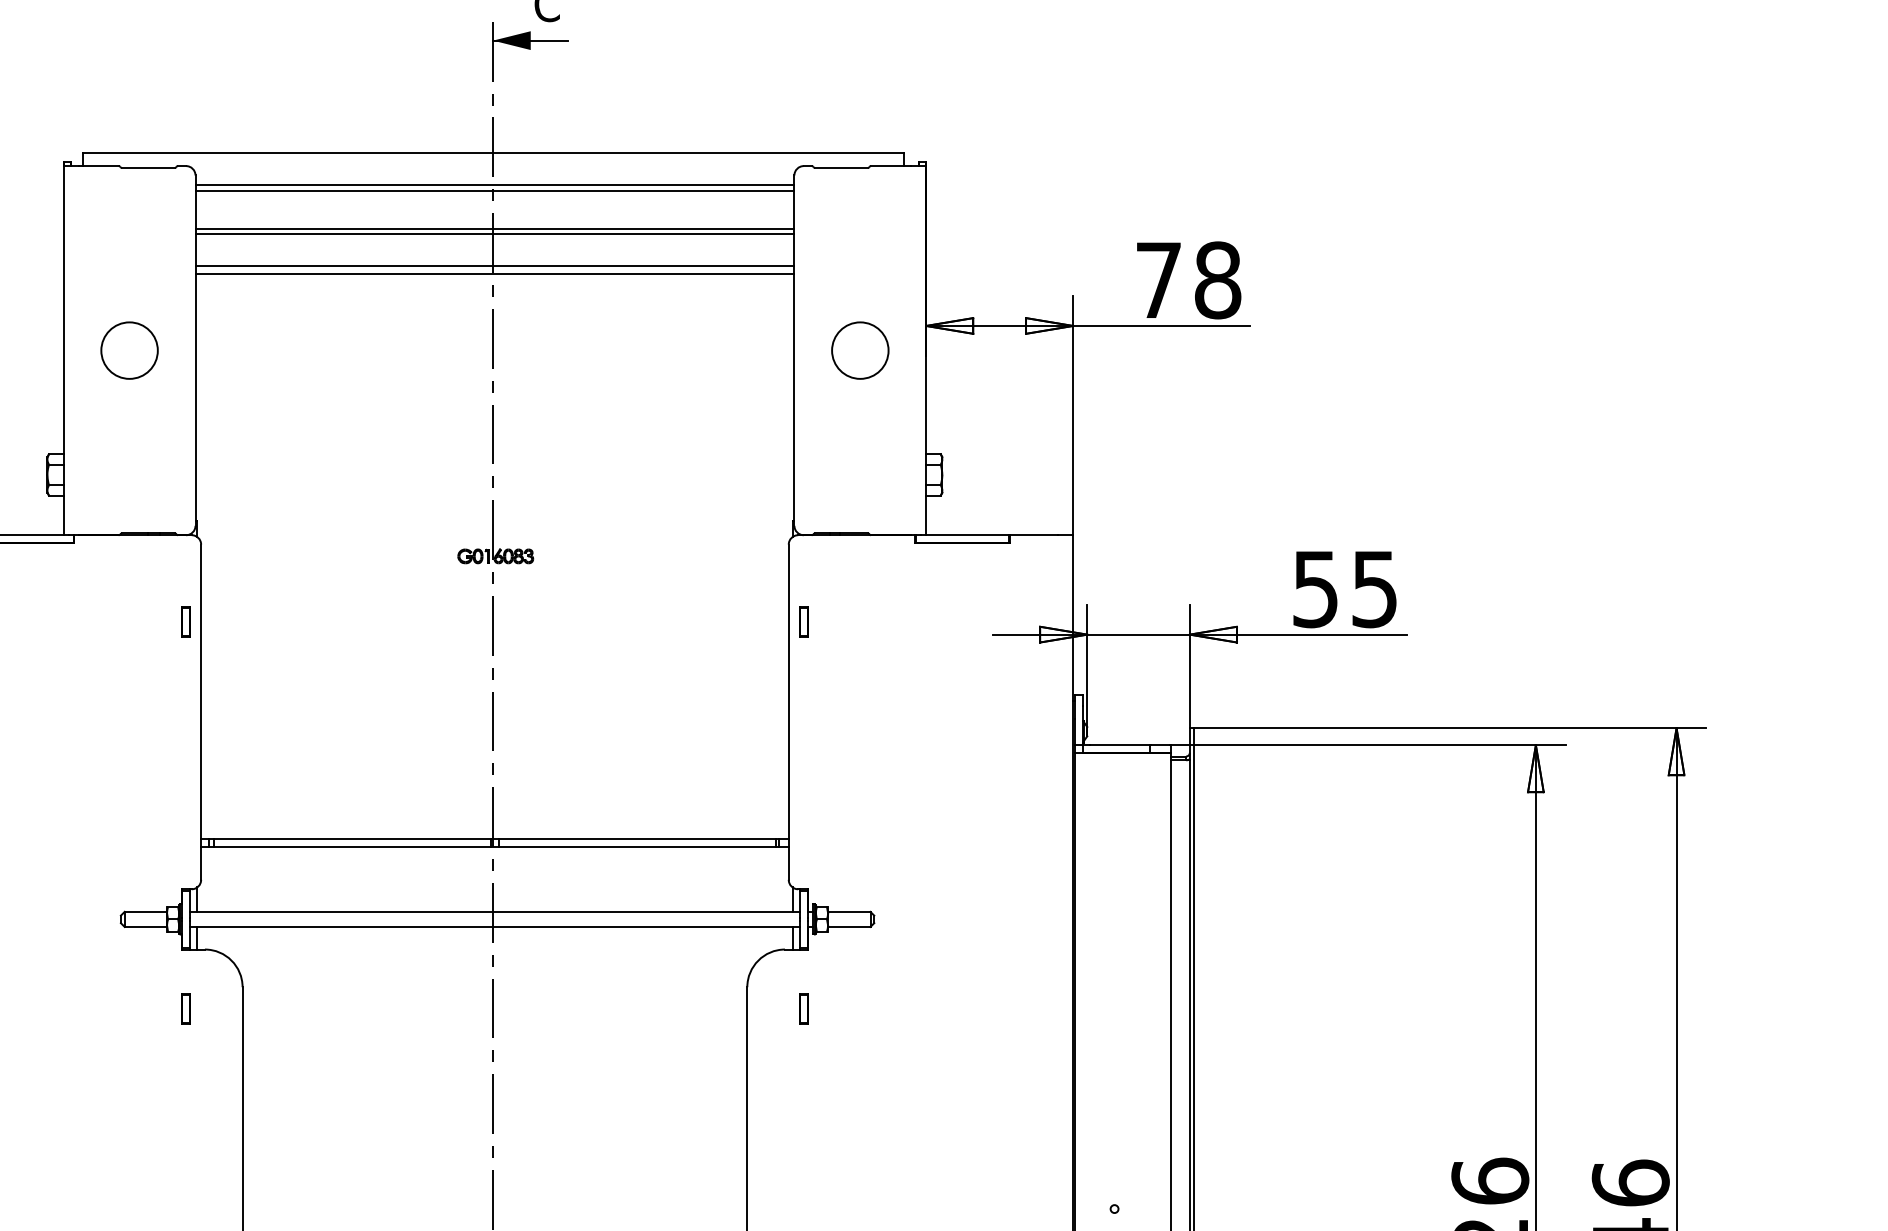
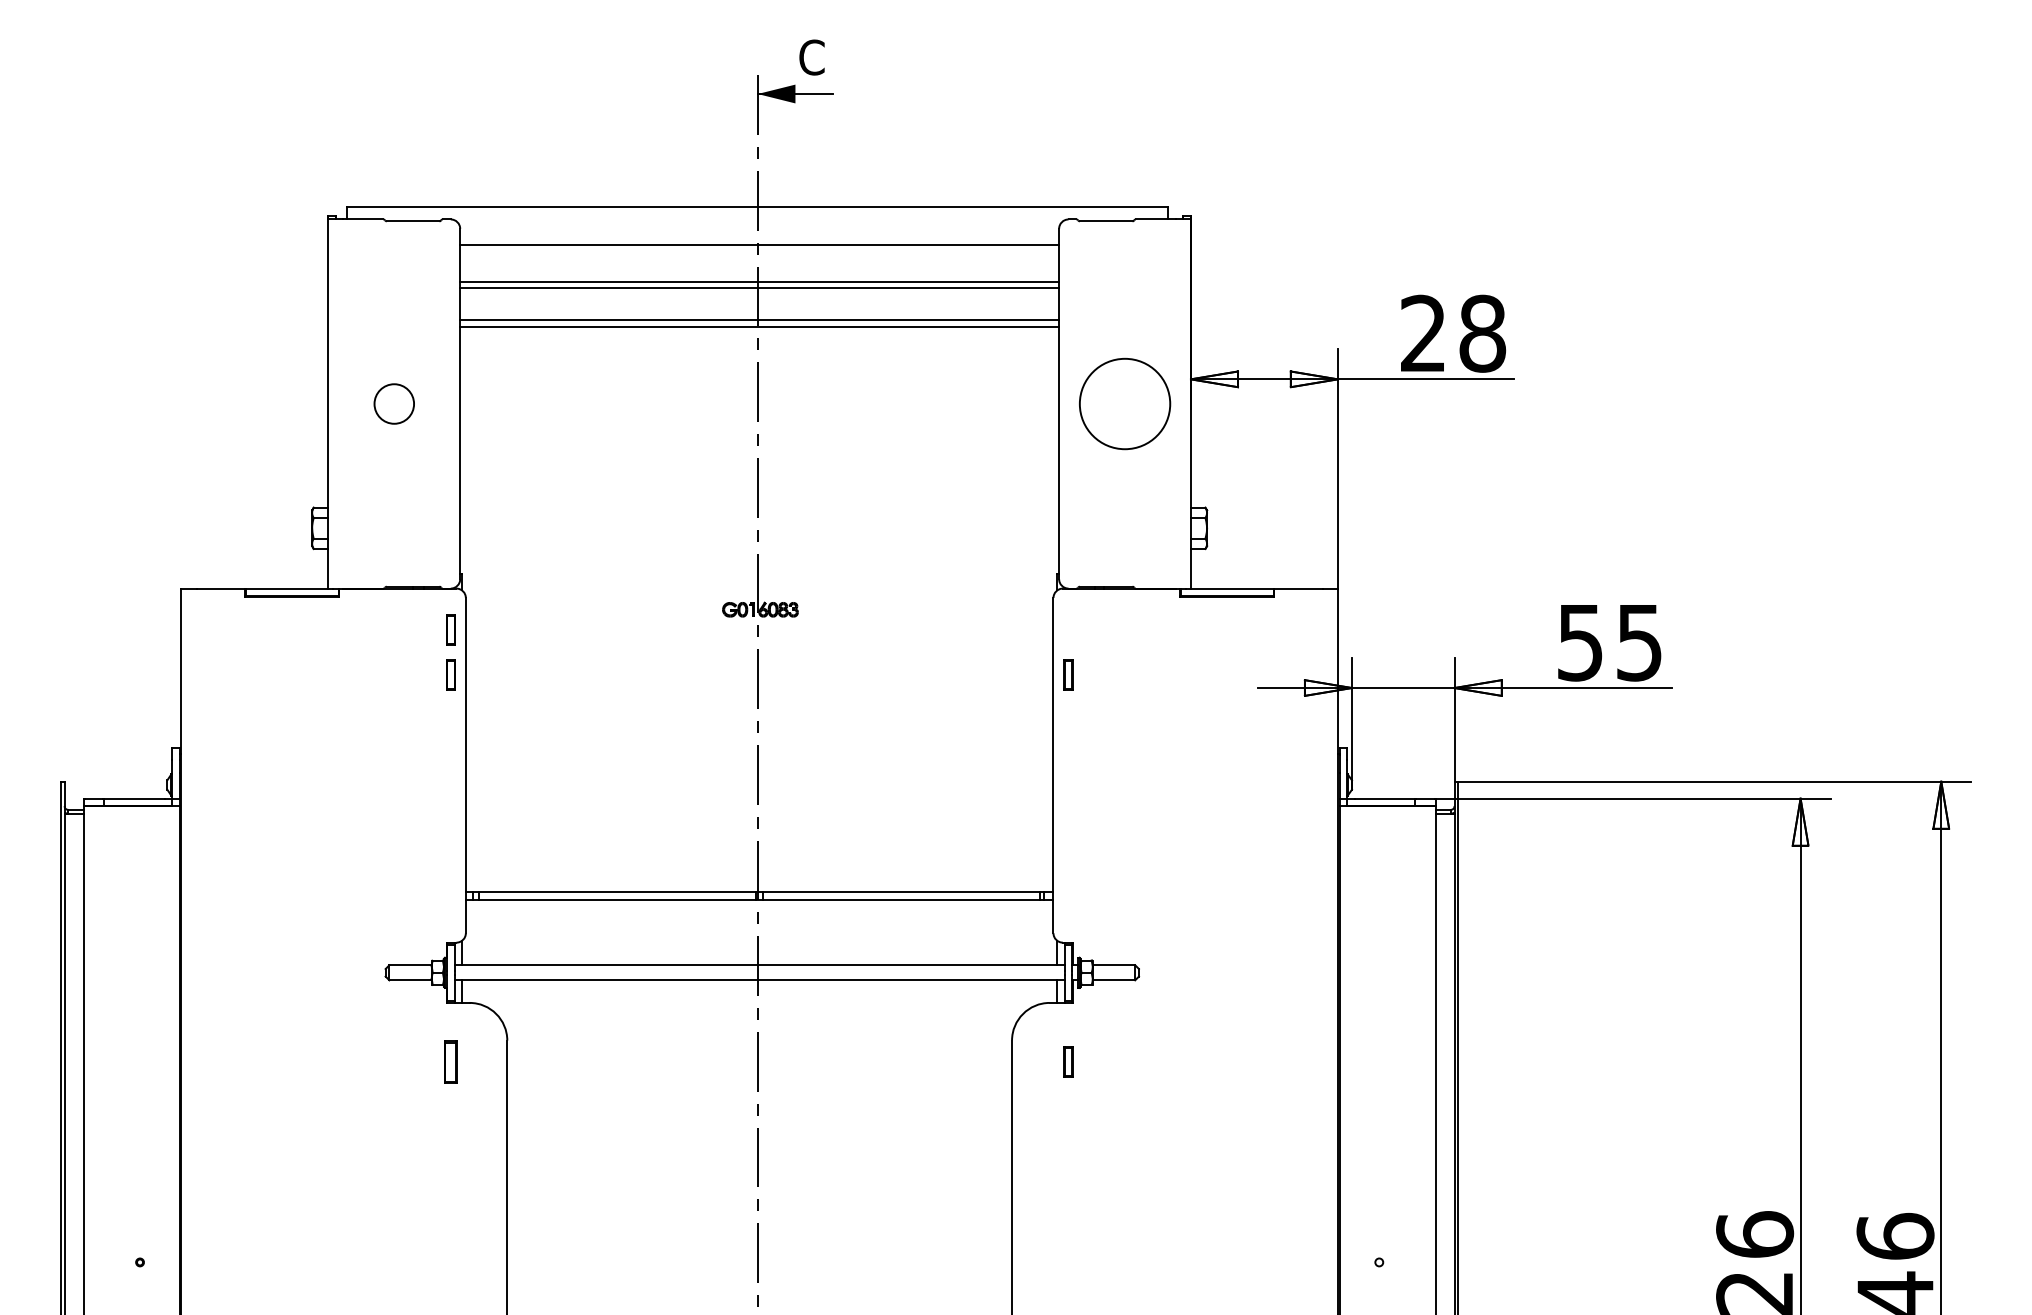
line: (494, 185) -> (759, 238), removed
text: (1158, 279) -> (1423, 332), 78 -> 28
circle: (129, 350) -> (394, 403), size x0.7
circle: (859, 350) -> (1124, 403), size x1.6
part: (185, 576) -> (450, 629), added
part: (185, 1008) -> (450, 1061), size x1.4

